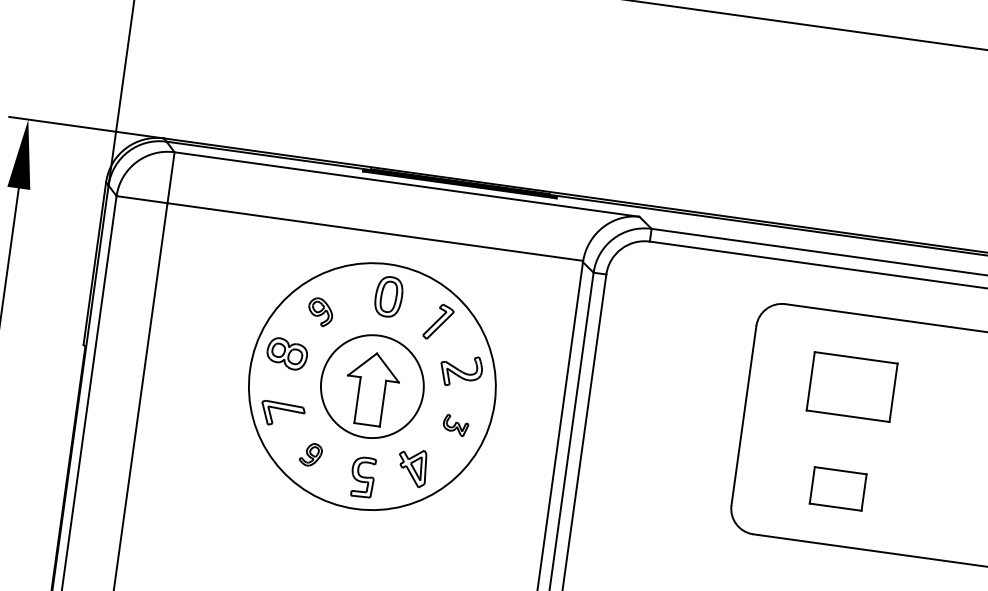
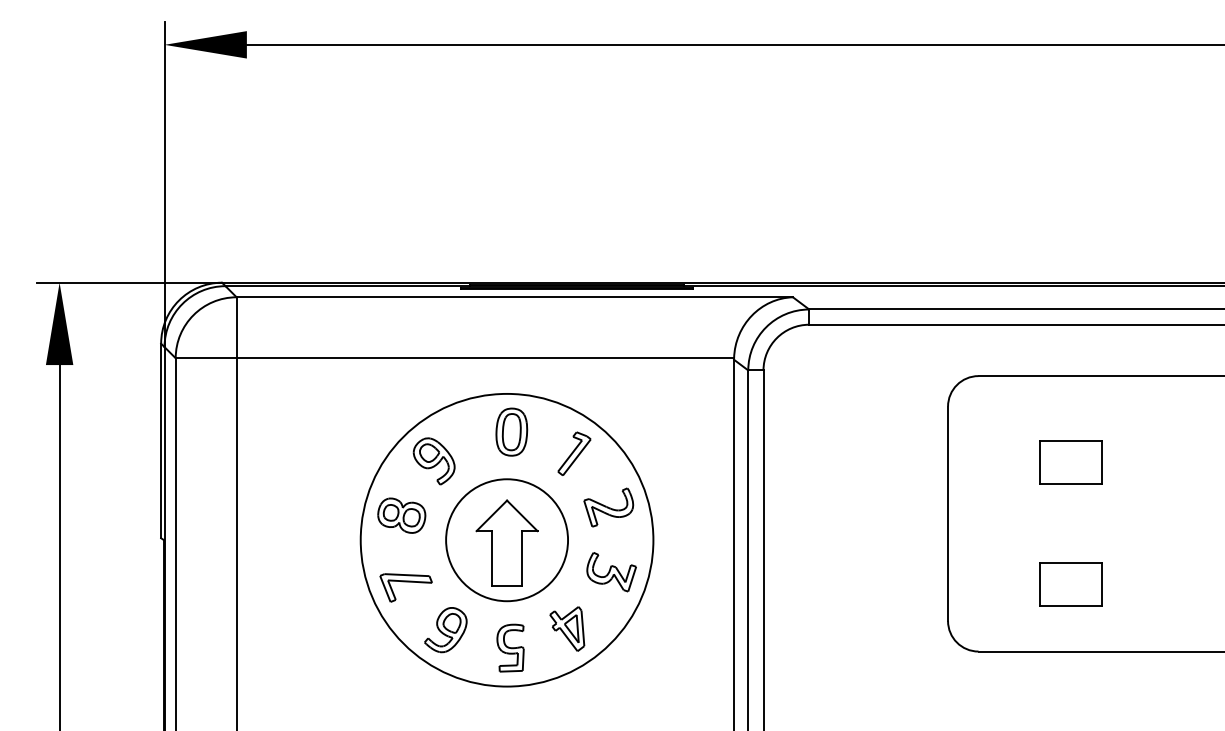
part: (320, 312) -> (433, 461), size x1.43
part: (852, 387) -> (1070, 462), size x0.62
part: (455, 425) -> (611, 572), size x1.67
part: (310, 454) -> (445, 630), size x1.67

